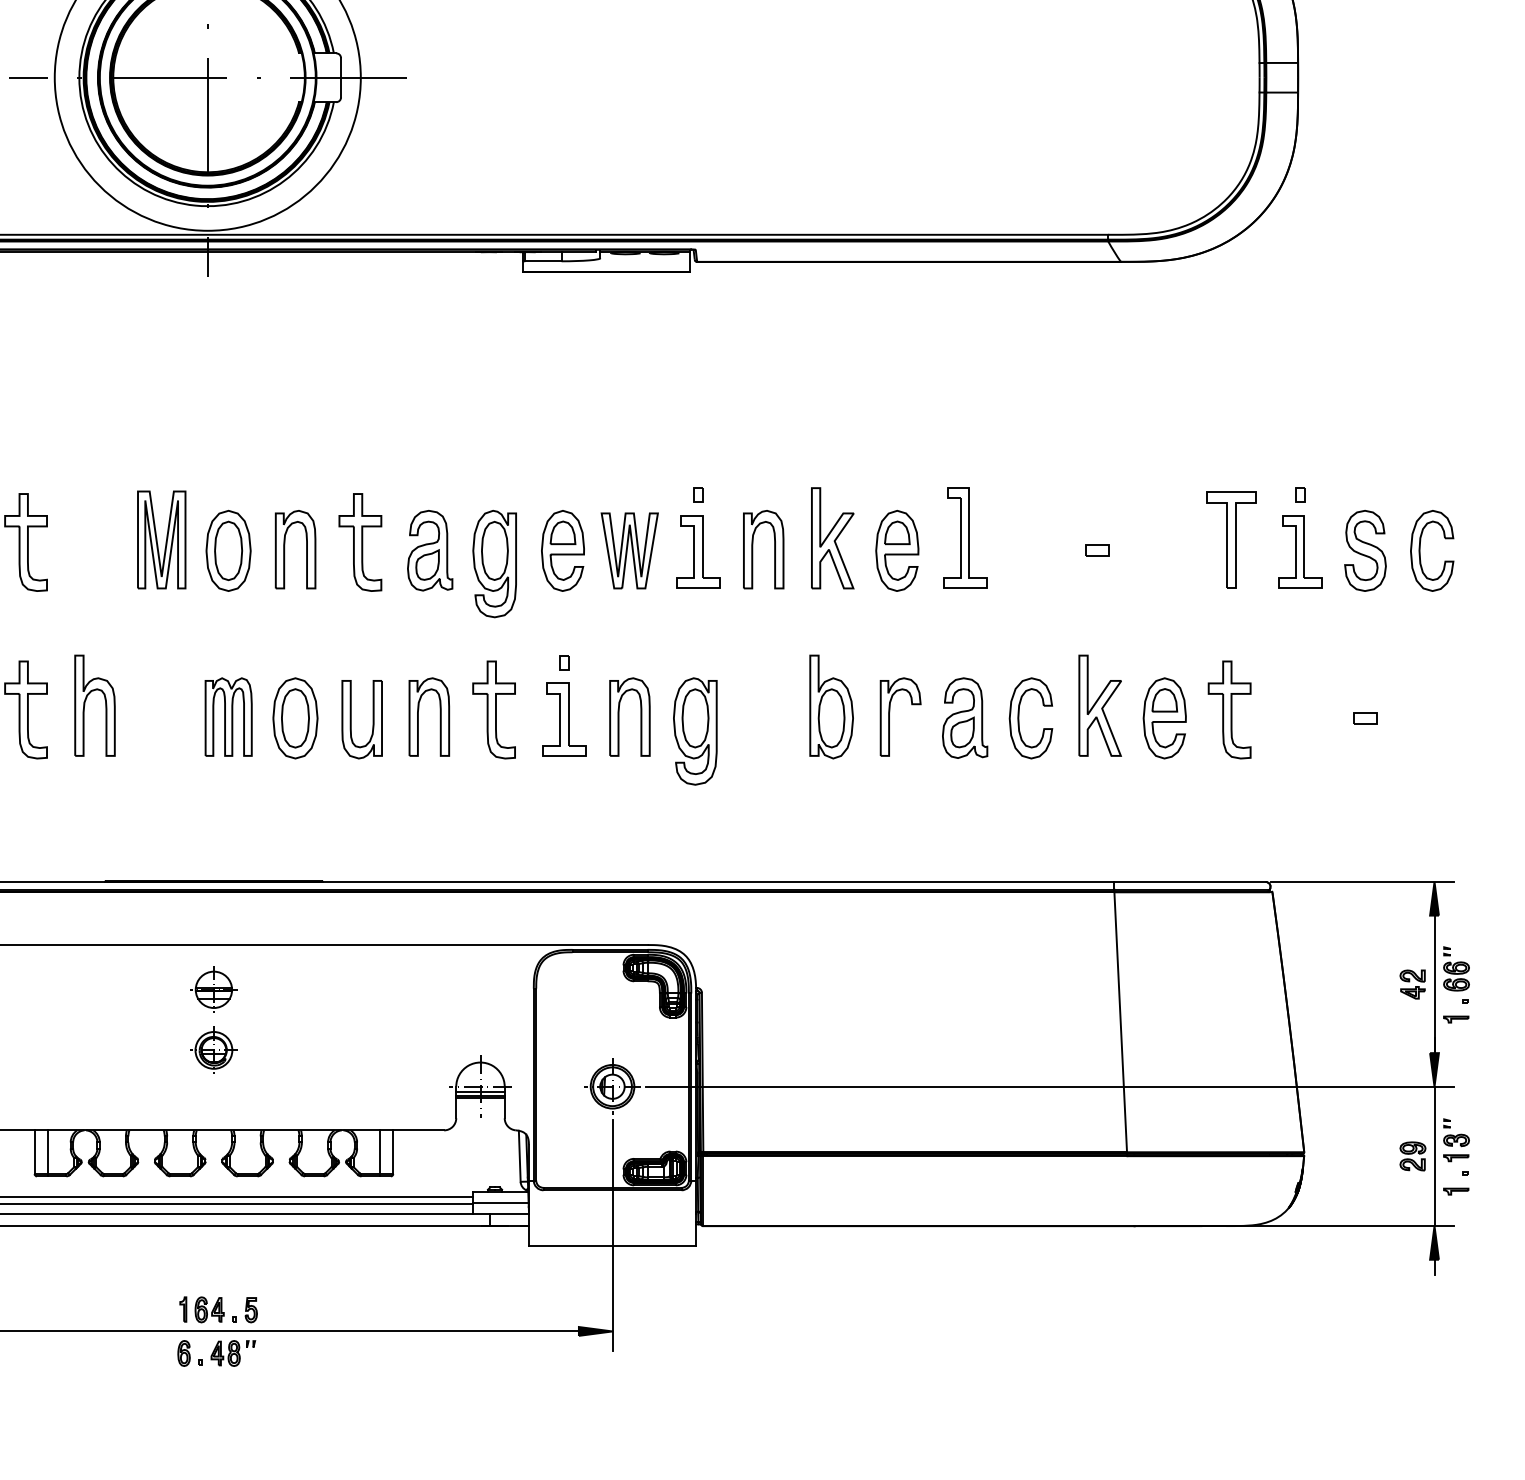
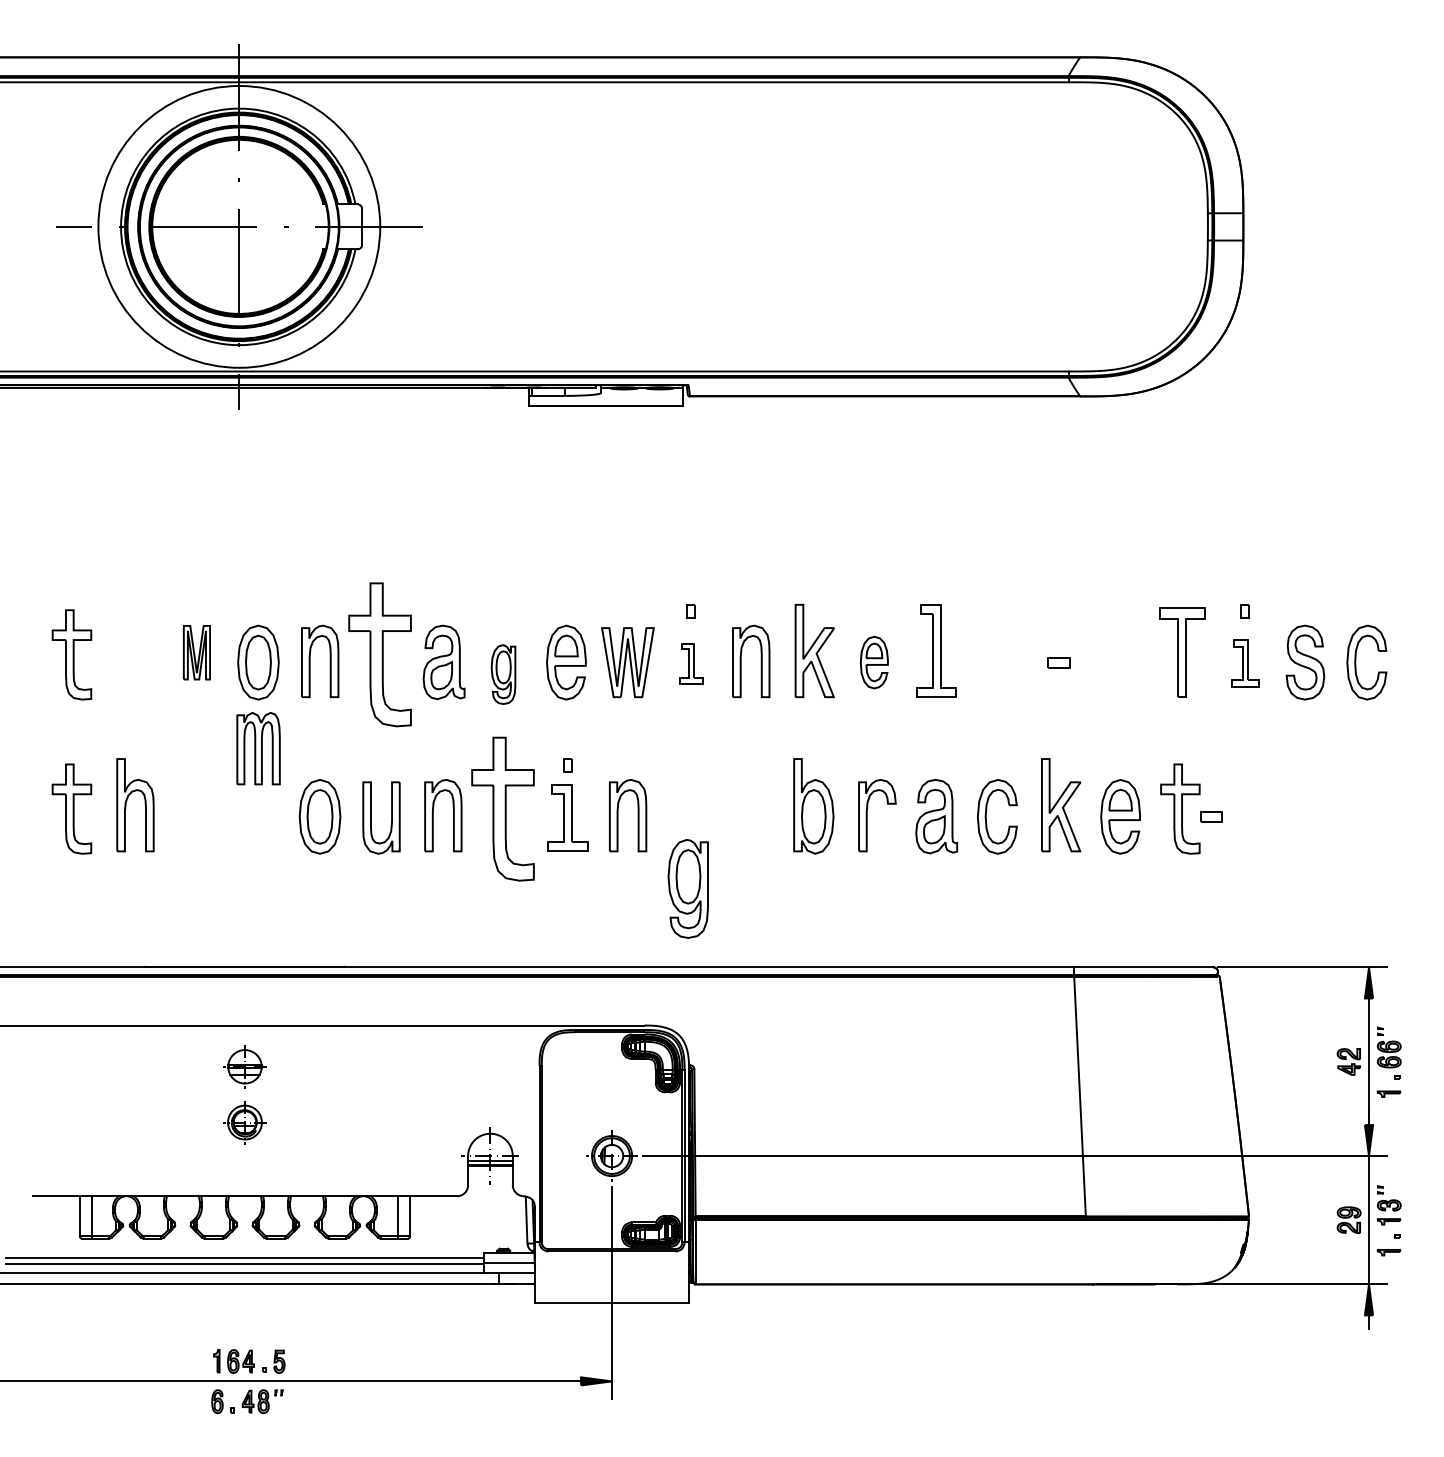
part: (161, 539) -> (196, 652), size x0.6
part: (360, 542) -> (379, 654), size x1.6
part: (897, 550) -> (874, 662), size x0.7
part: (698, 551) -> (691, 663), size x0.6
part: (1300, 551) -> (1245, 663), size x0.7
part: (494, 563) -> (503, 674), size x0.6
part: (493, 709) -> (502, 808), size x1.6
part: (228, 716) -> (258, 748), moved
part: (1365, 718) -> (1211, 816), moved
part: (694, 731) -> (687, 888), moved

